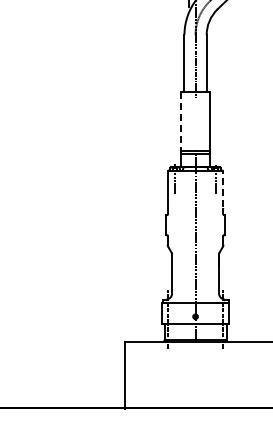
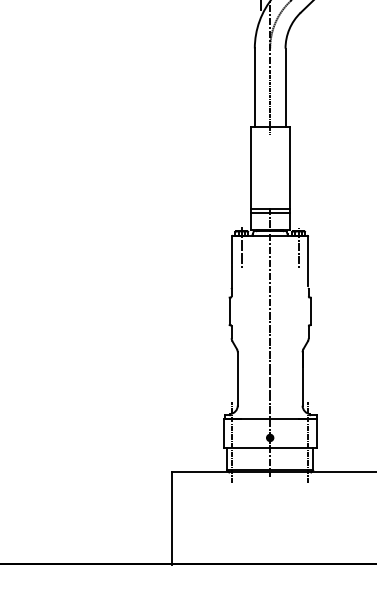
line: (181, 121) -> (250, 167), dashed -> solid
line: (222, 188) -> (307, 260), dashed -> solid

